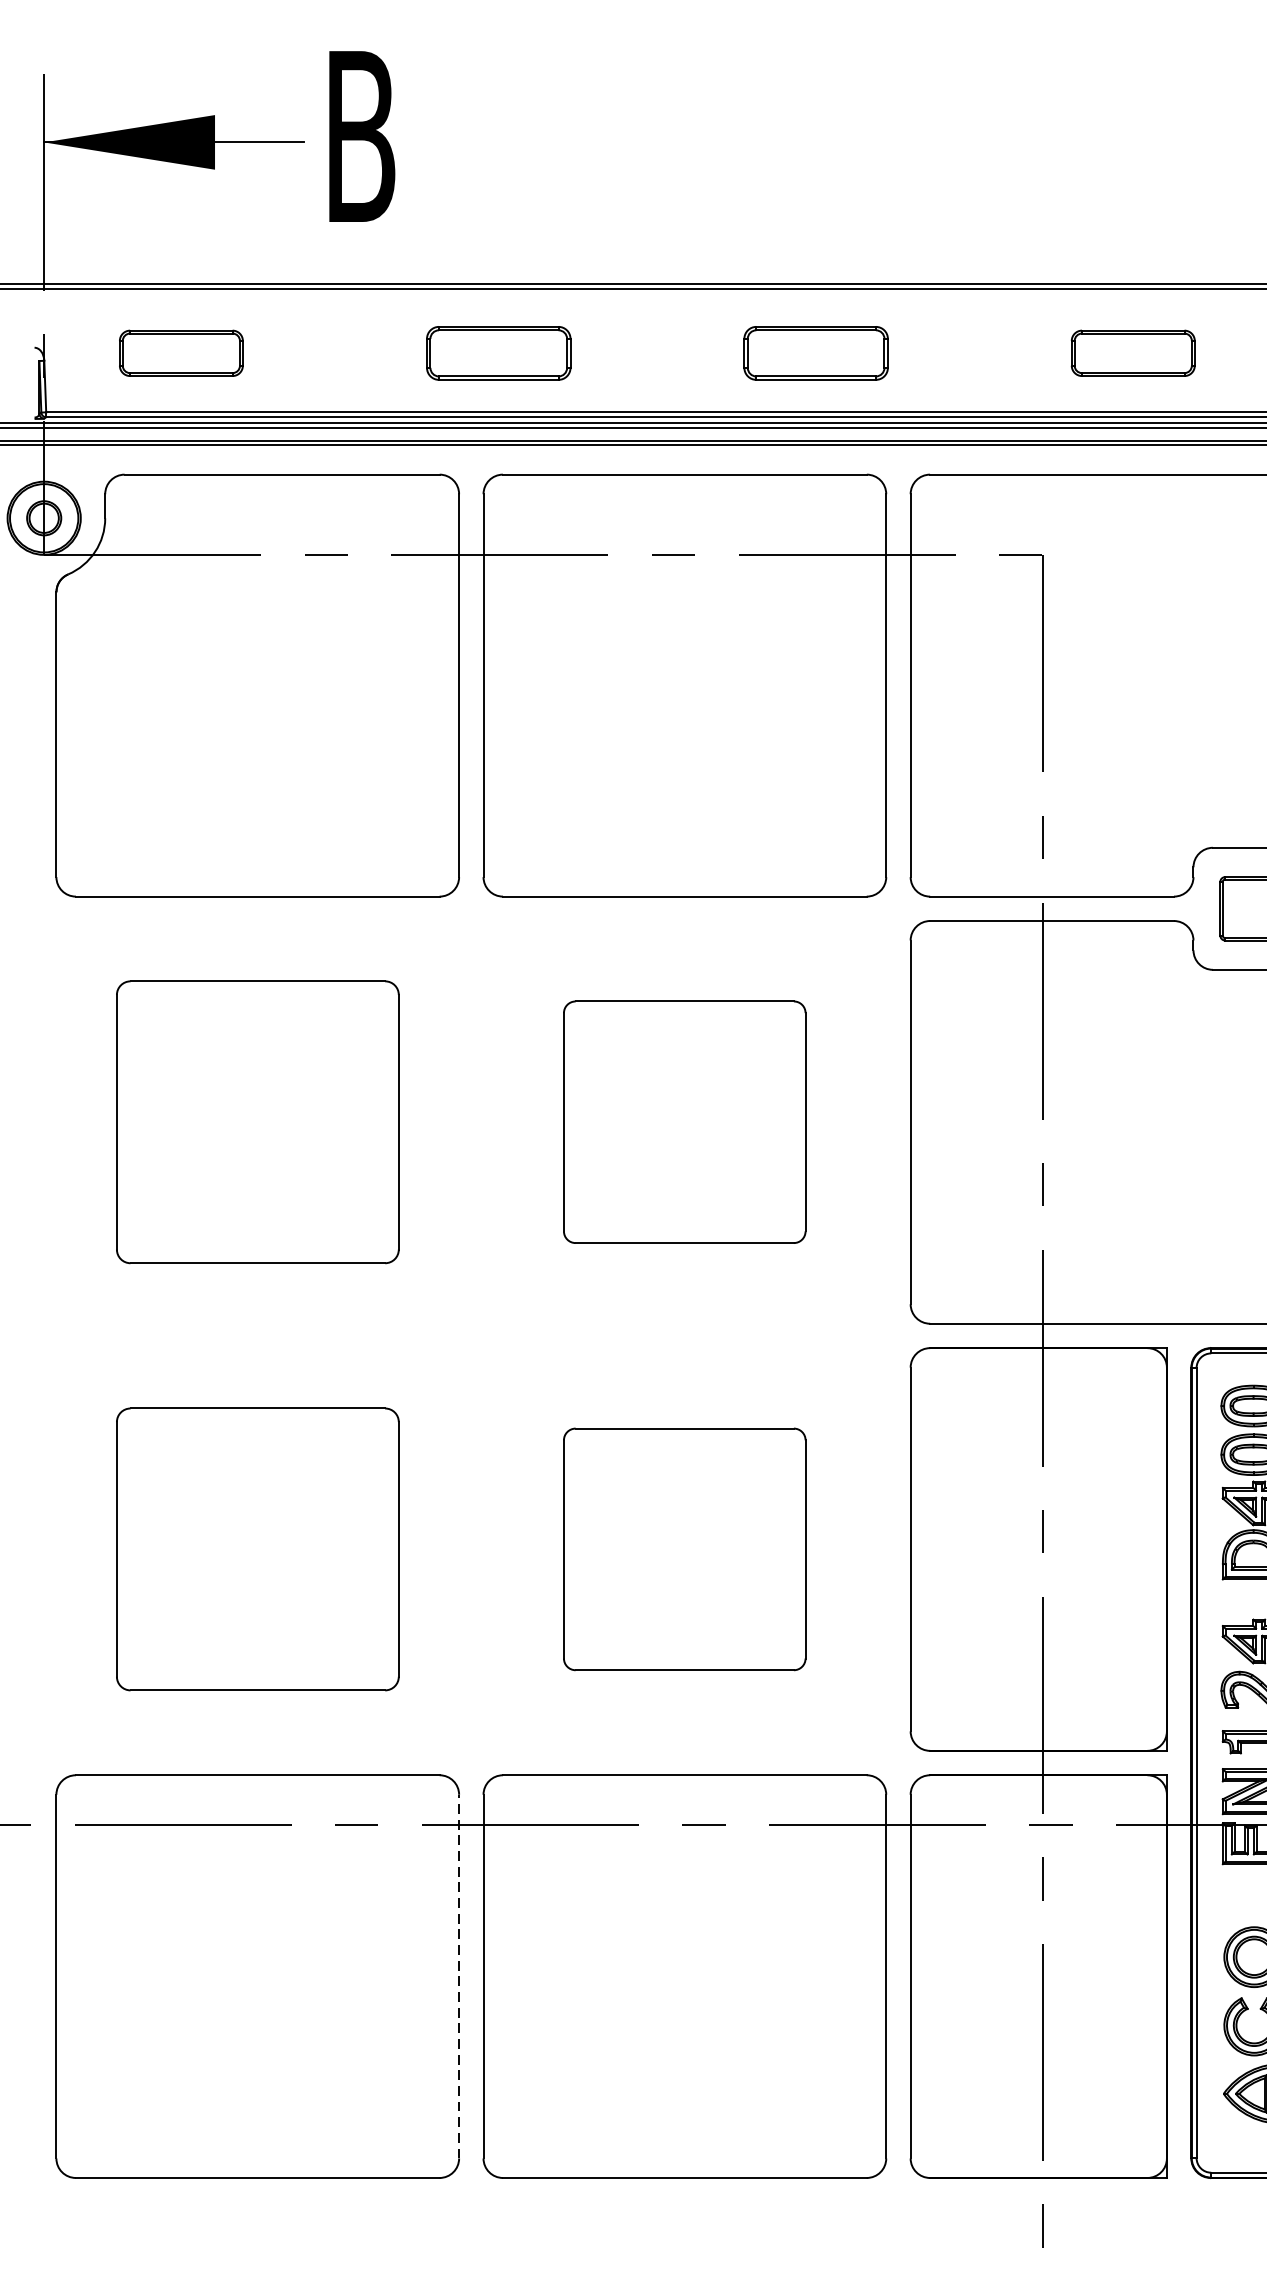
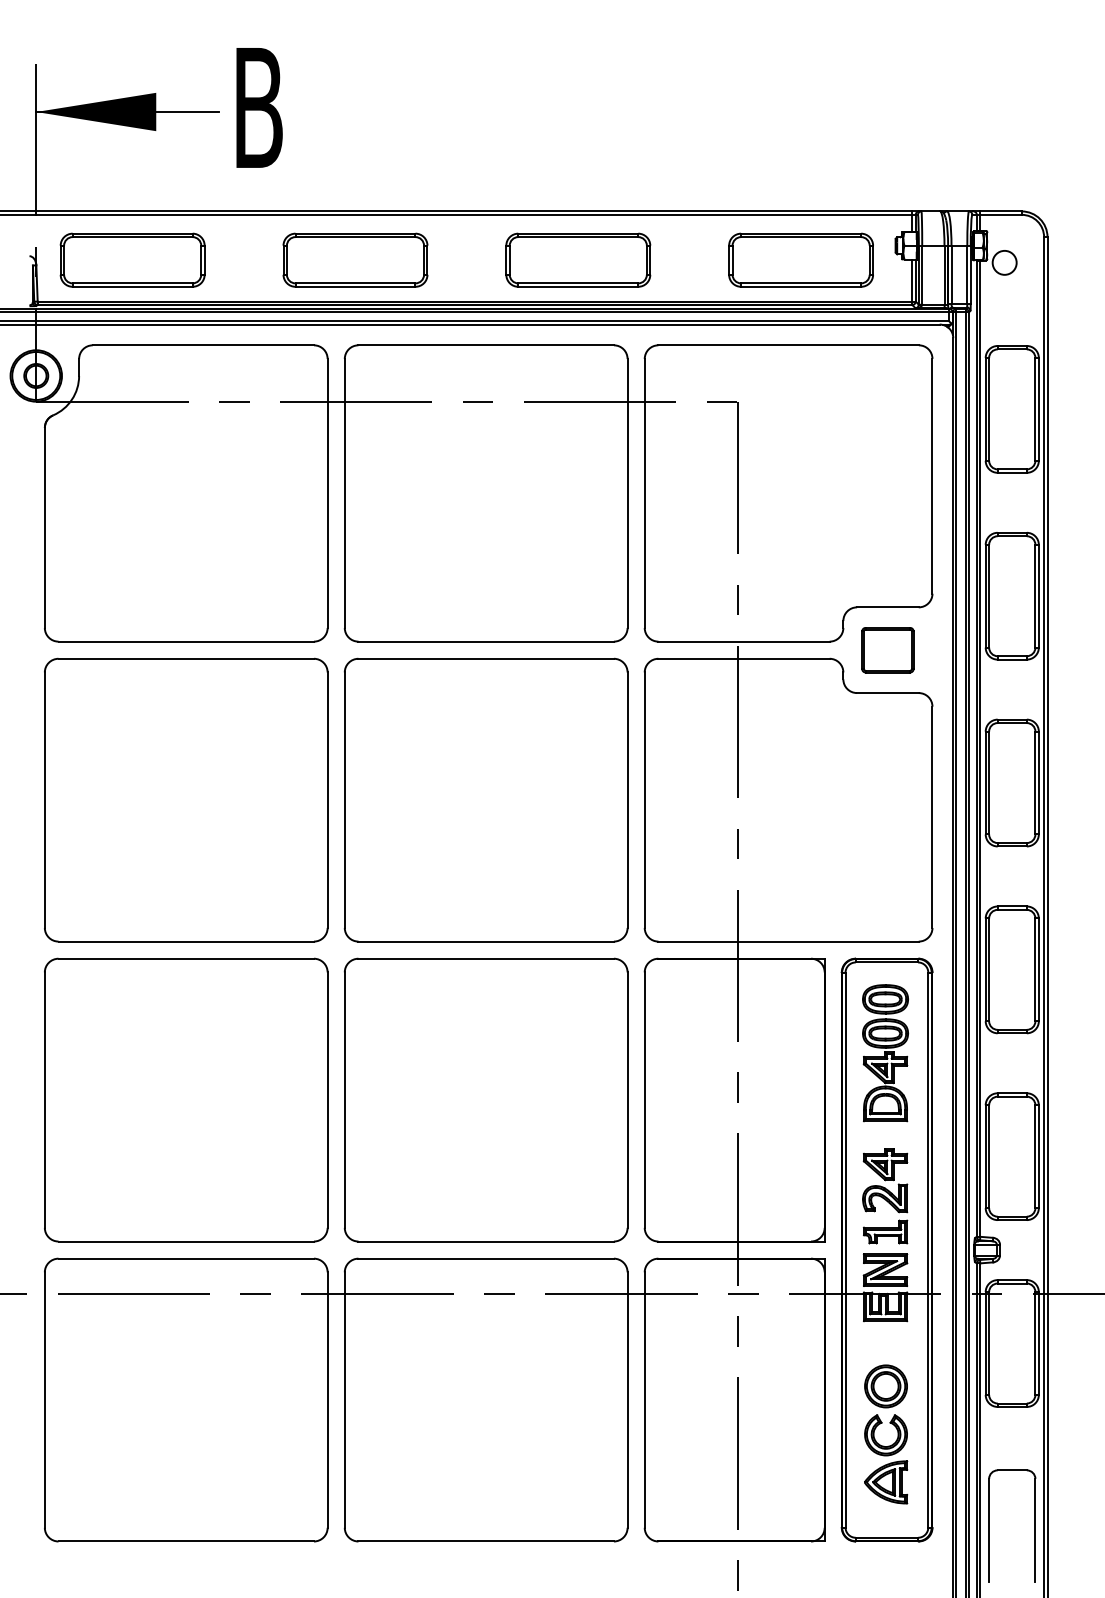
part: (181, 352) -> (132, 259), size x1.67
part: (498, 352) -> (355, 259), size x1.43
part: (816, 352) -> (578, 259), size x1.43
part: (1132, 352) -> (800, 259), size x1.67
part: (258, 1121) -> (186, 799), size x1.43
part: (683, 1121) -> (485, 799), size x1.67
part: (258, 1548) -> (186, 1099), size x1.43
part: (683, 1548) -> (485, 1099), size x1.67
line: (458, 1977) -> (327, 1400), dashed -> solid

